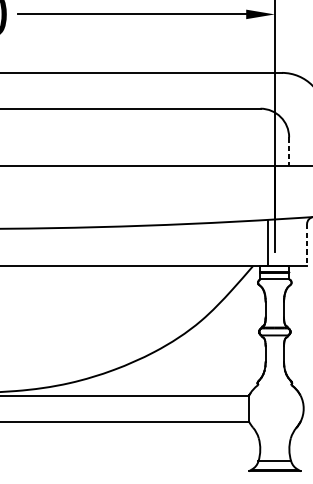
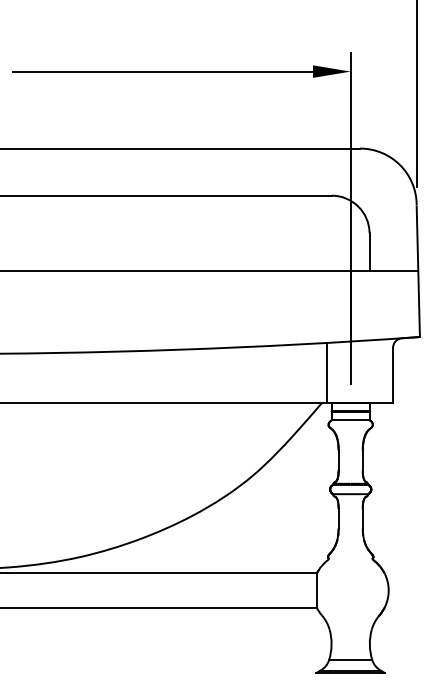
line: (289, 151) -> (369, 252), dashed -> solid
line: (268, 243) -> (327, 372), moved
line: (307, 245) -> (393, 375), dashed -> solid

